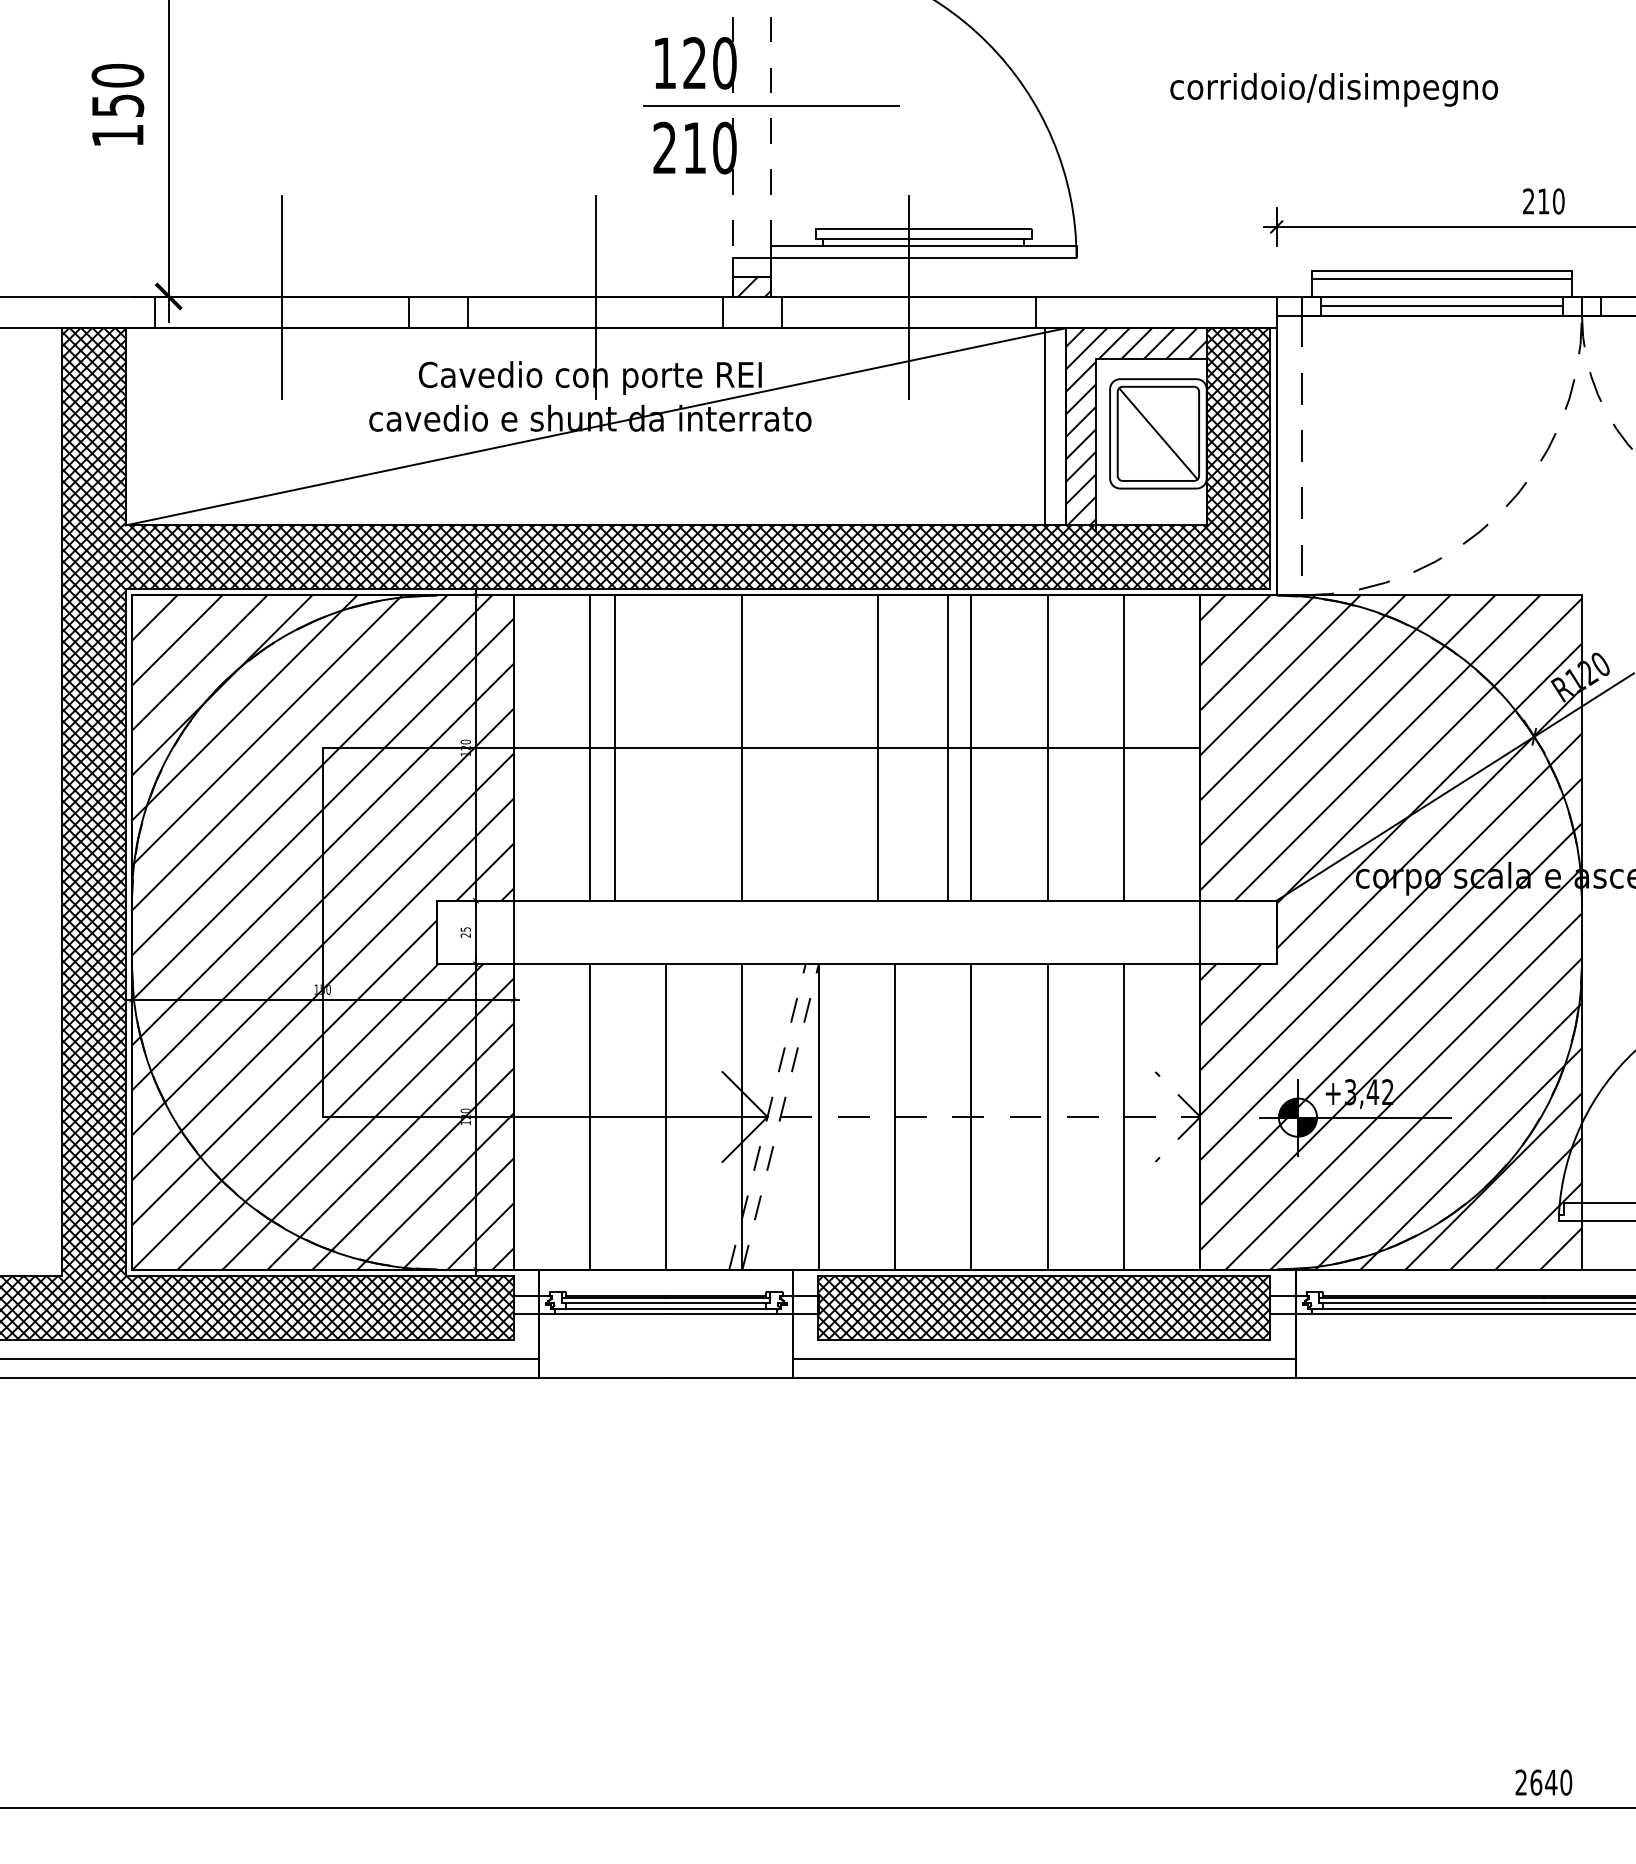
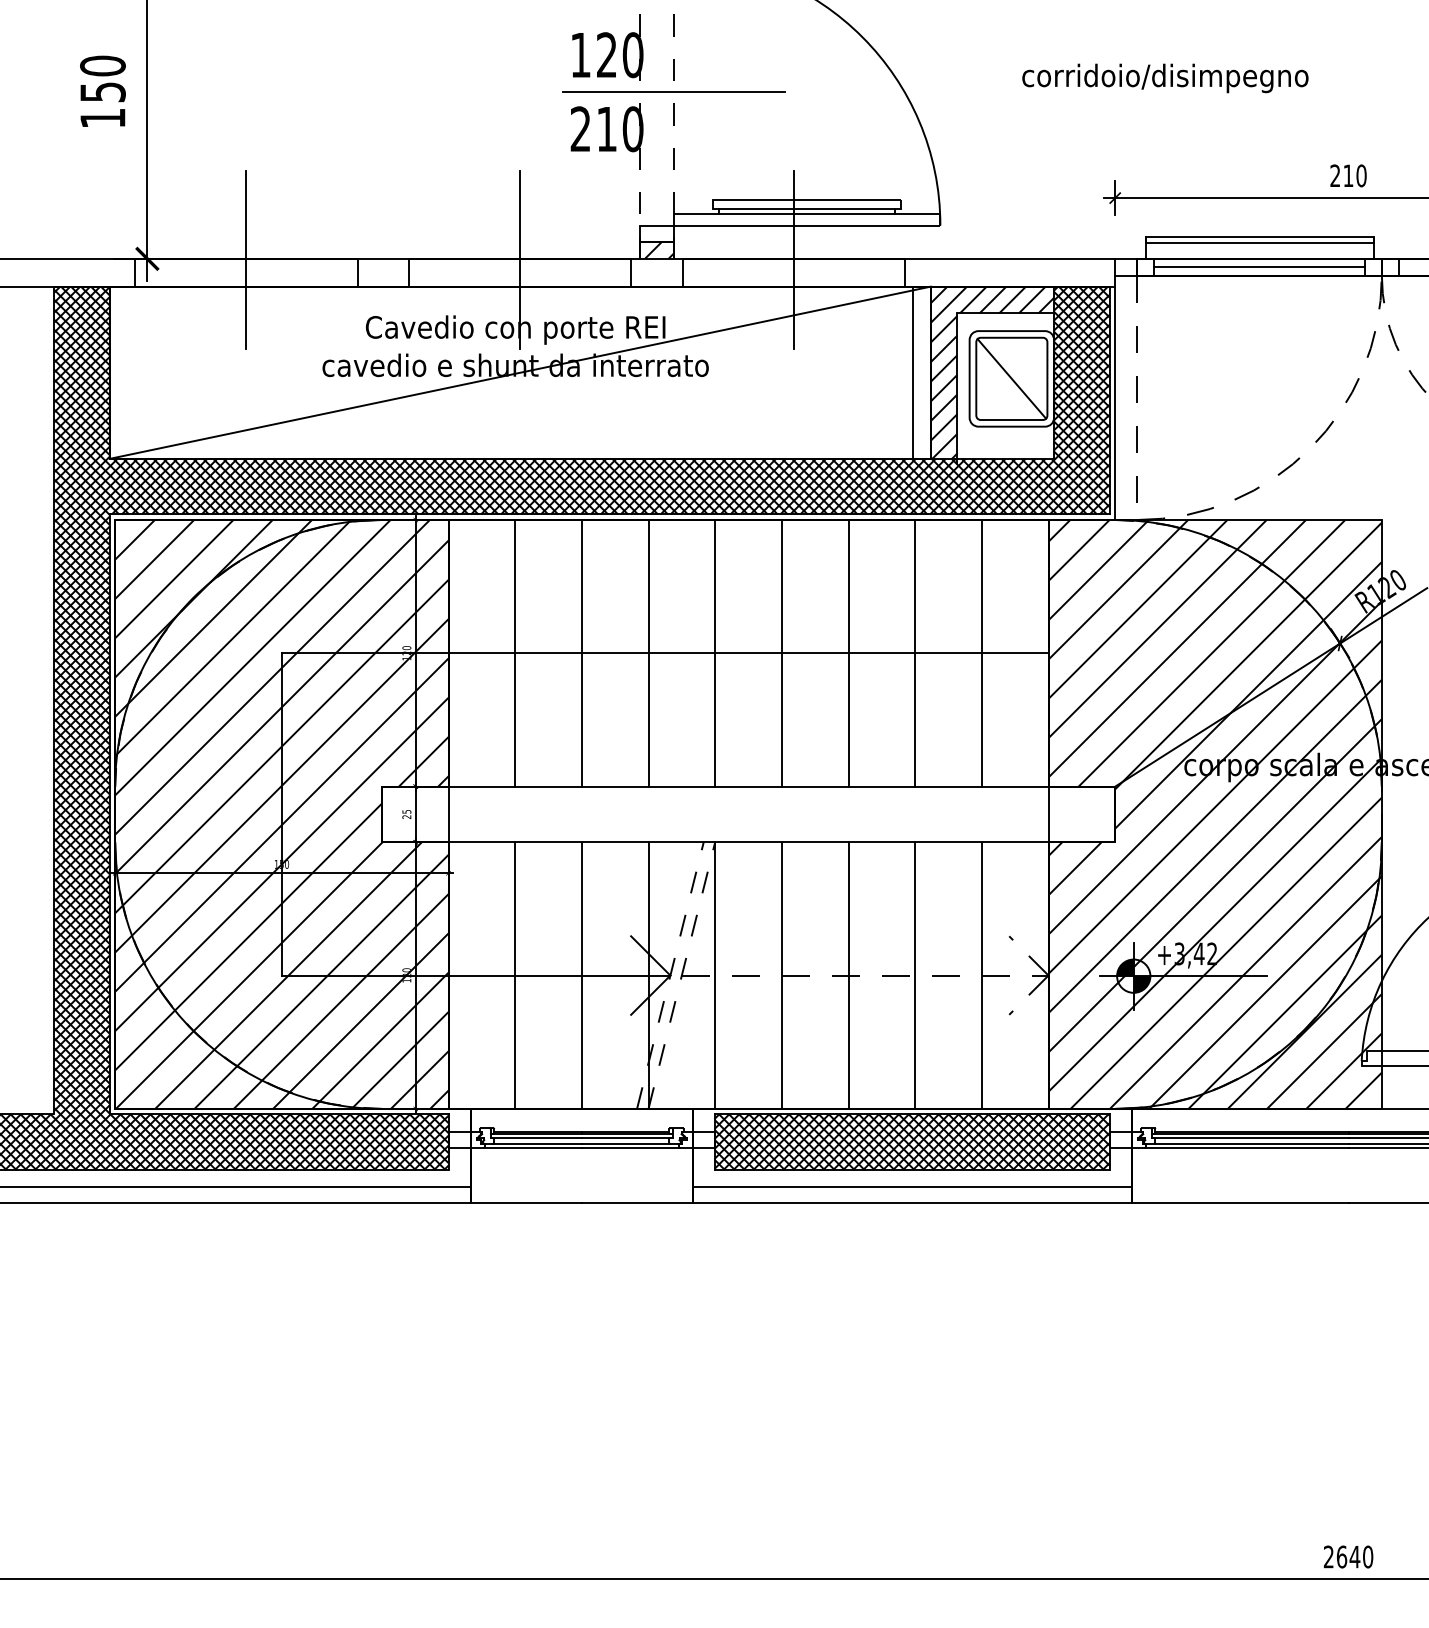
line: (615, 747) -> (582, 652), moved
line: (877, 747) -> (714, 652), moved
line: (948, 747) -> (782, 652), moved

